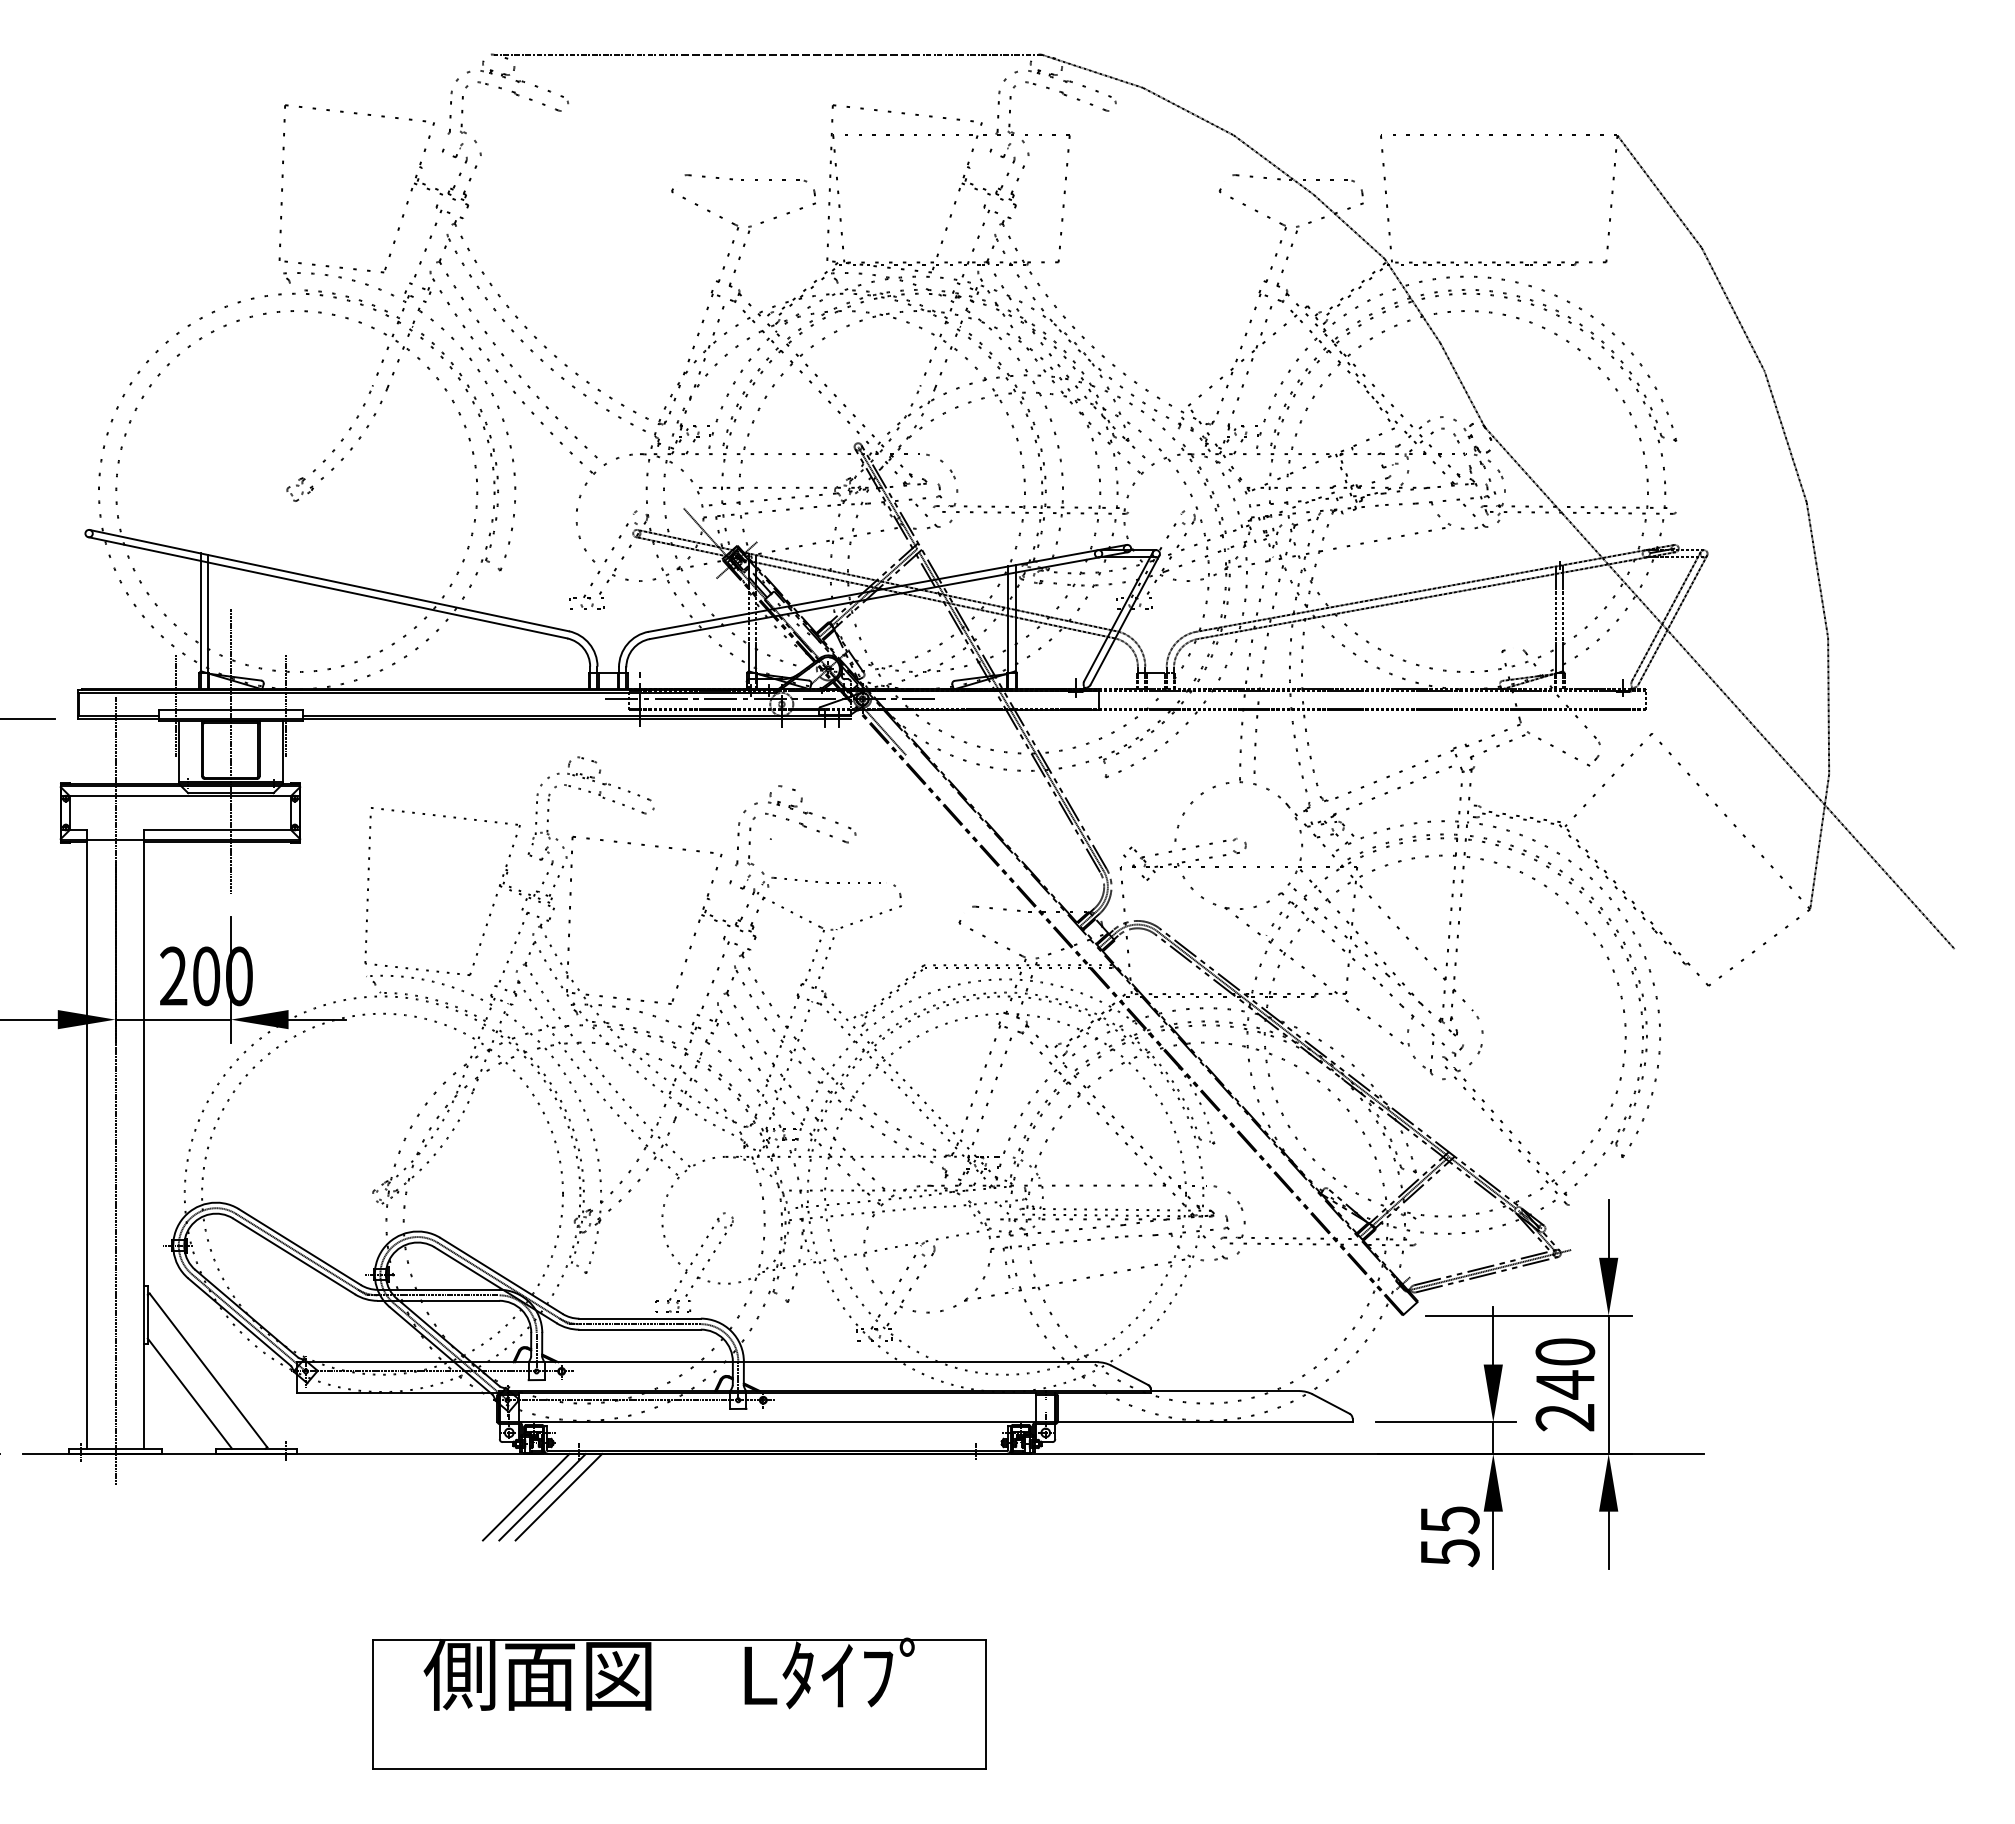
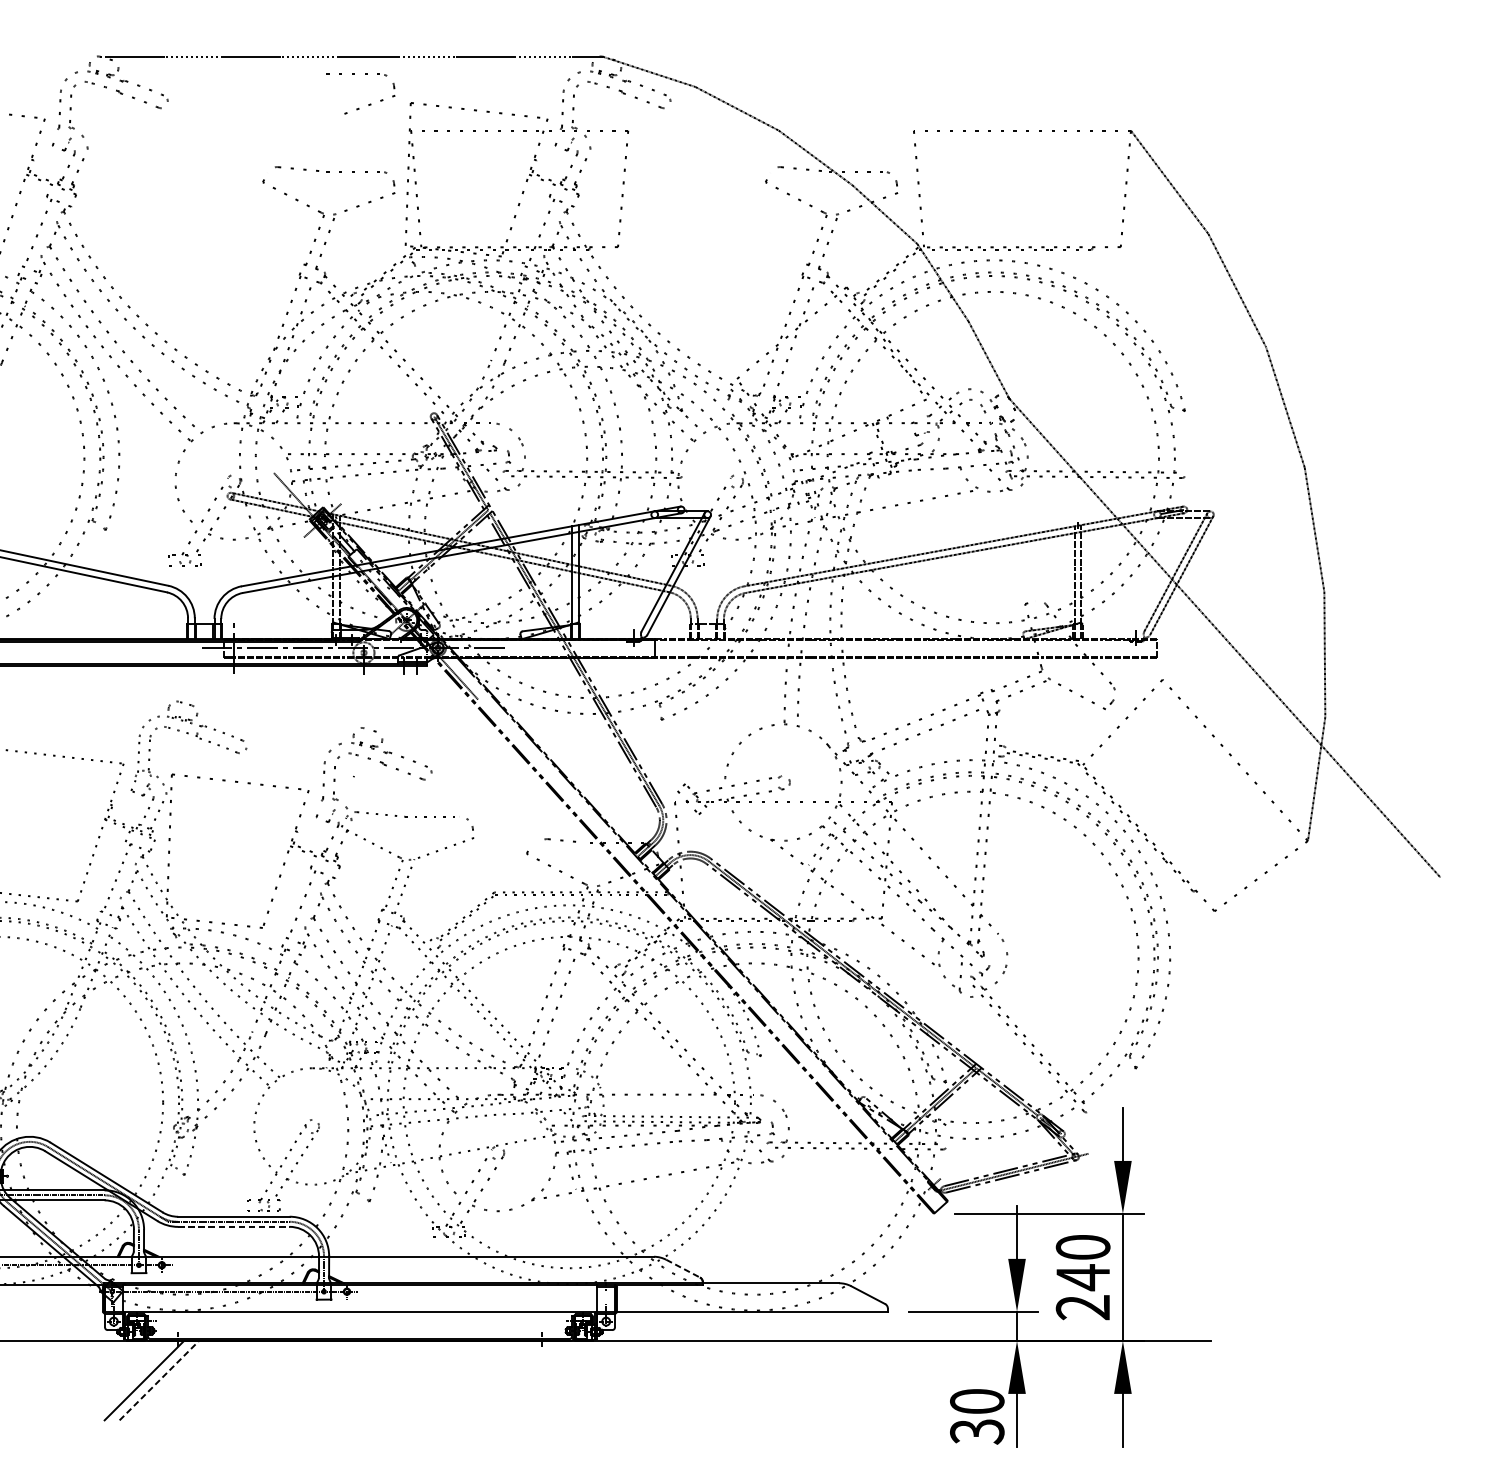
part: (786, 106) -> (368, 104), added
part: (996, 908) -> (561, 840), size x0.7
line: (640, 1329) -> (234, 1226), solid -> dashed
line: (1129, 1375) -> (683, 1268), solid -> dashed
line: (525, 1496) -> (128, 1380), removed
line: (559, 1496) -> (159, 1380), solid -> dashed
text: (1449, 1536) -> (976, 1416), 55 -> 30

